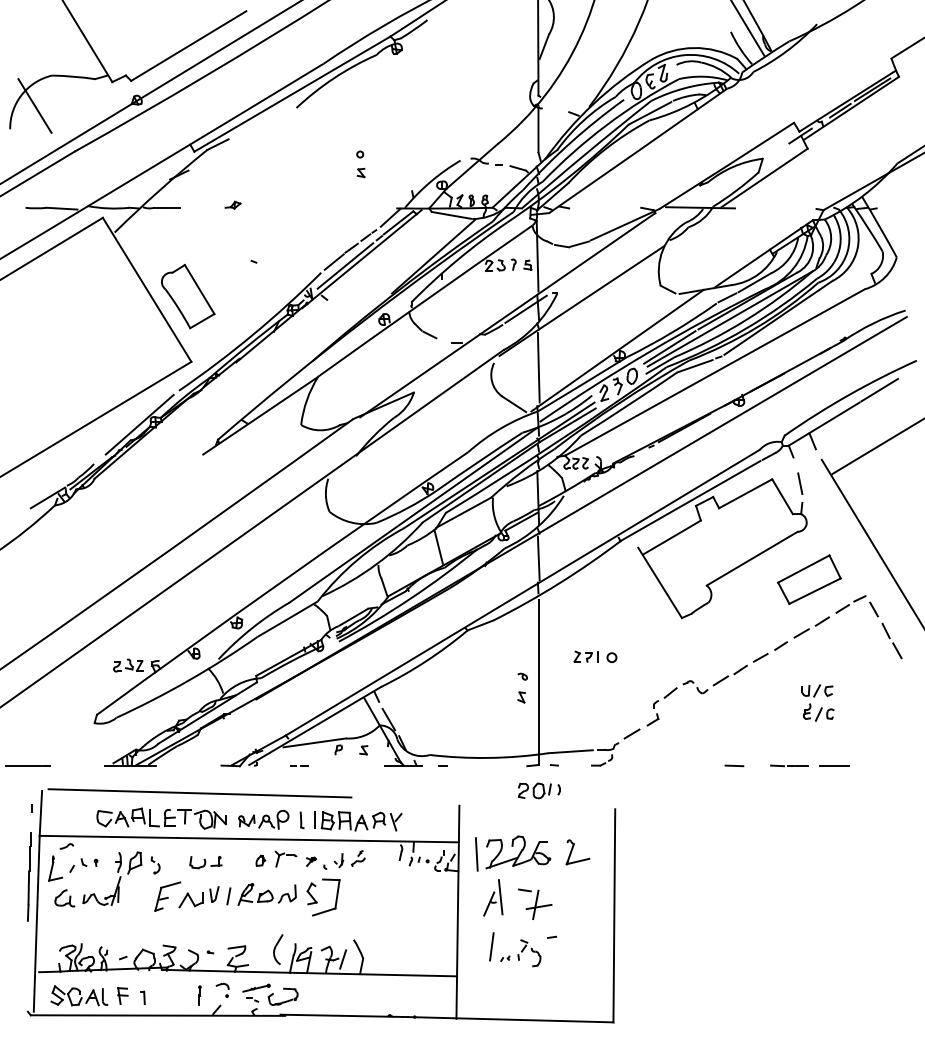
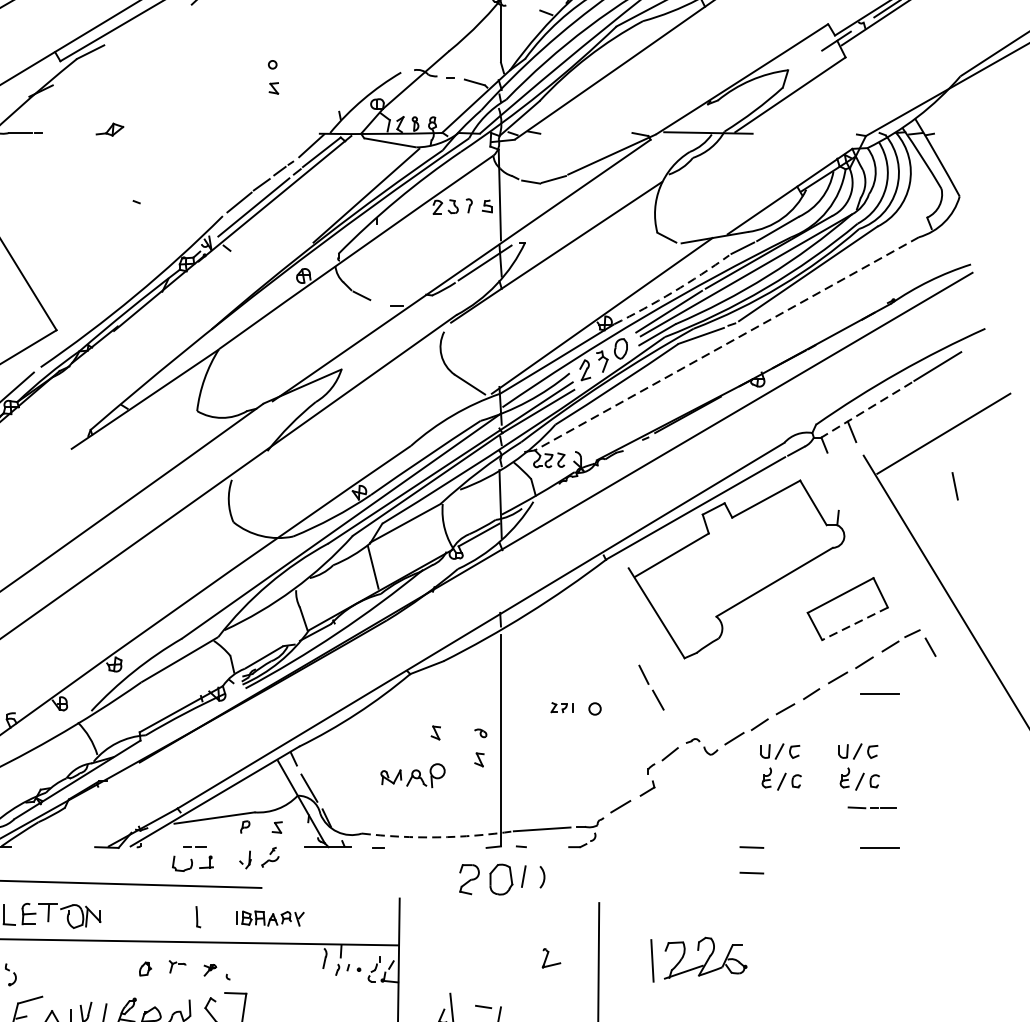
part: (232, 204) -> (109, 128), size x1.4
part: (188, 296) -> (52, 246), removed
arc: (672, 332) -> (672, 292), solid -> dashed
line: (538, 367) -> (500, 337), removed
line: (714, 372) -> (726, 343), solid -> dashed
line: (823, 424) -> (865, 410), solid -> dashed
line: (800, 483) -> (955, 485), moved
line: (538, 558) -> (500, 581), removed
line: (815, 591) -> (855, 624), solid -> dashed
part: (891, 641) -> (650, 688), moved
line: (834, 645) -> (879, 693), added
part: (585, 656) -> (561, 707), size x0.7
part: (487, 676) -> (435, 733), added
part: (756, 702) -> (780, 766), added
arc: (489, 757) -> (438, 836), solid -> dashed
part: (789, 765) -> (872, 807), moved
line: (734, 785) -> (751, 872), added
part: (539, 790) -> (502, 879), size x1.6
part: (263, 819) -> (412, 775), moved
part: (358, 821) -> (270, 918), size x0.6
part: (577, 852) -> (550, 958), size x0.6
part: (513, 853) -> (699, 959), moved
part: (285, 858) -> (177, 966), size x0.6
part: (349, 859) -> (259, 858), moved
part: (205, 862) -> (192, 863), moved

